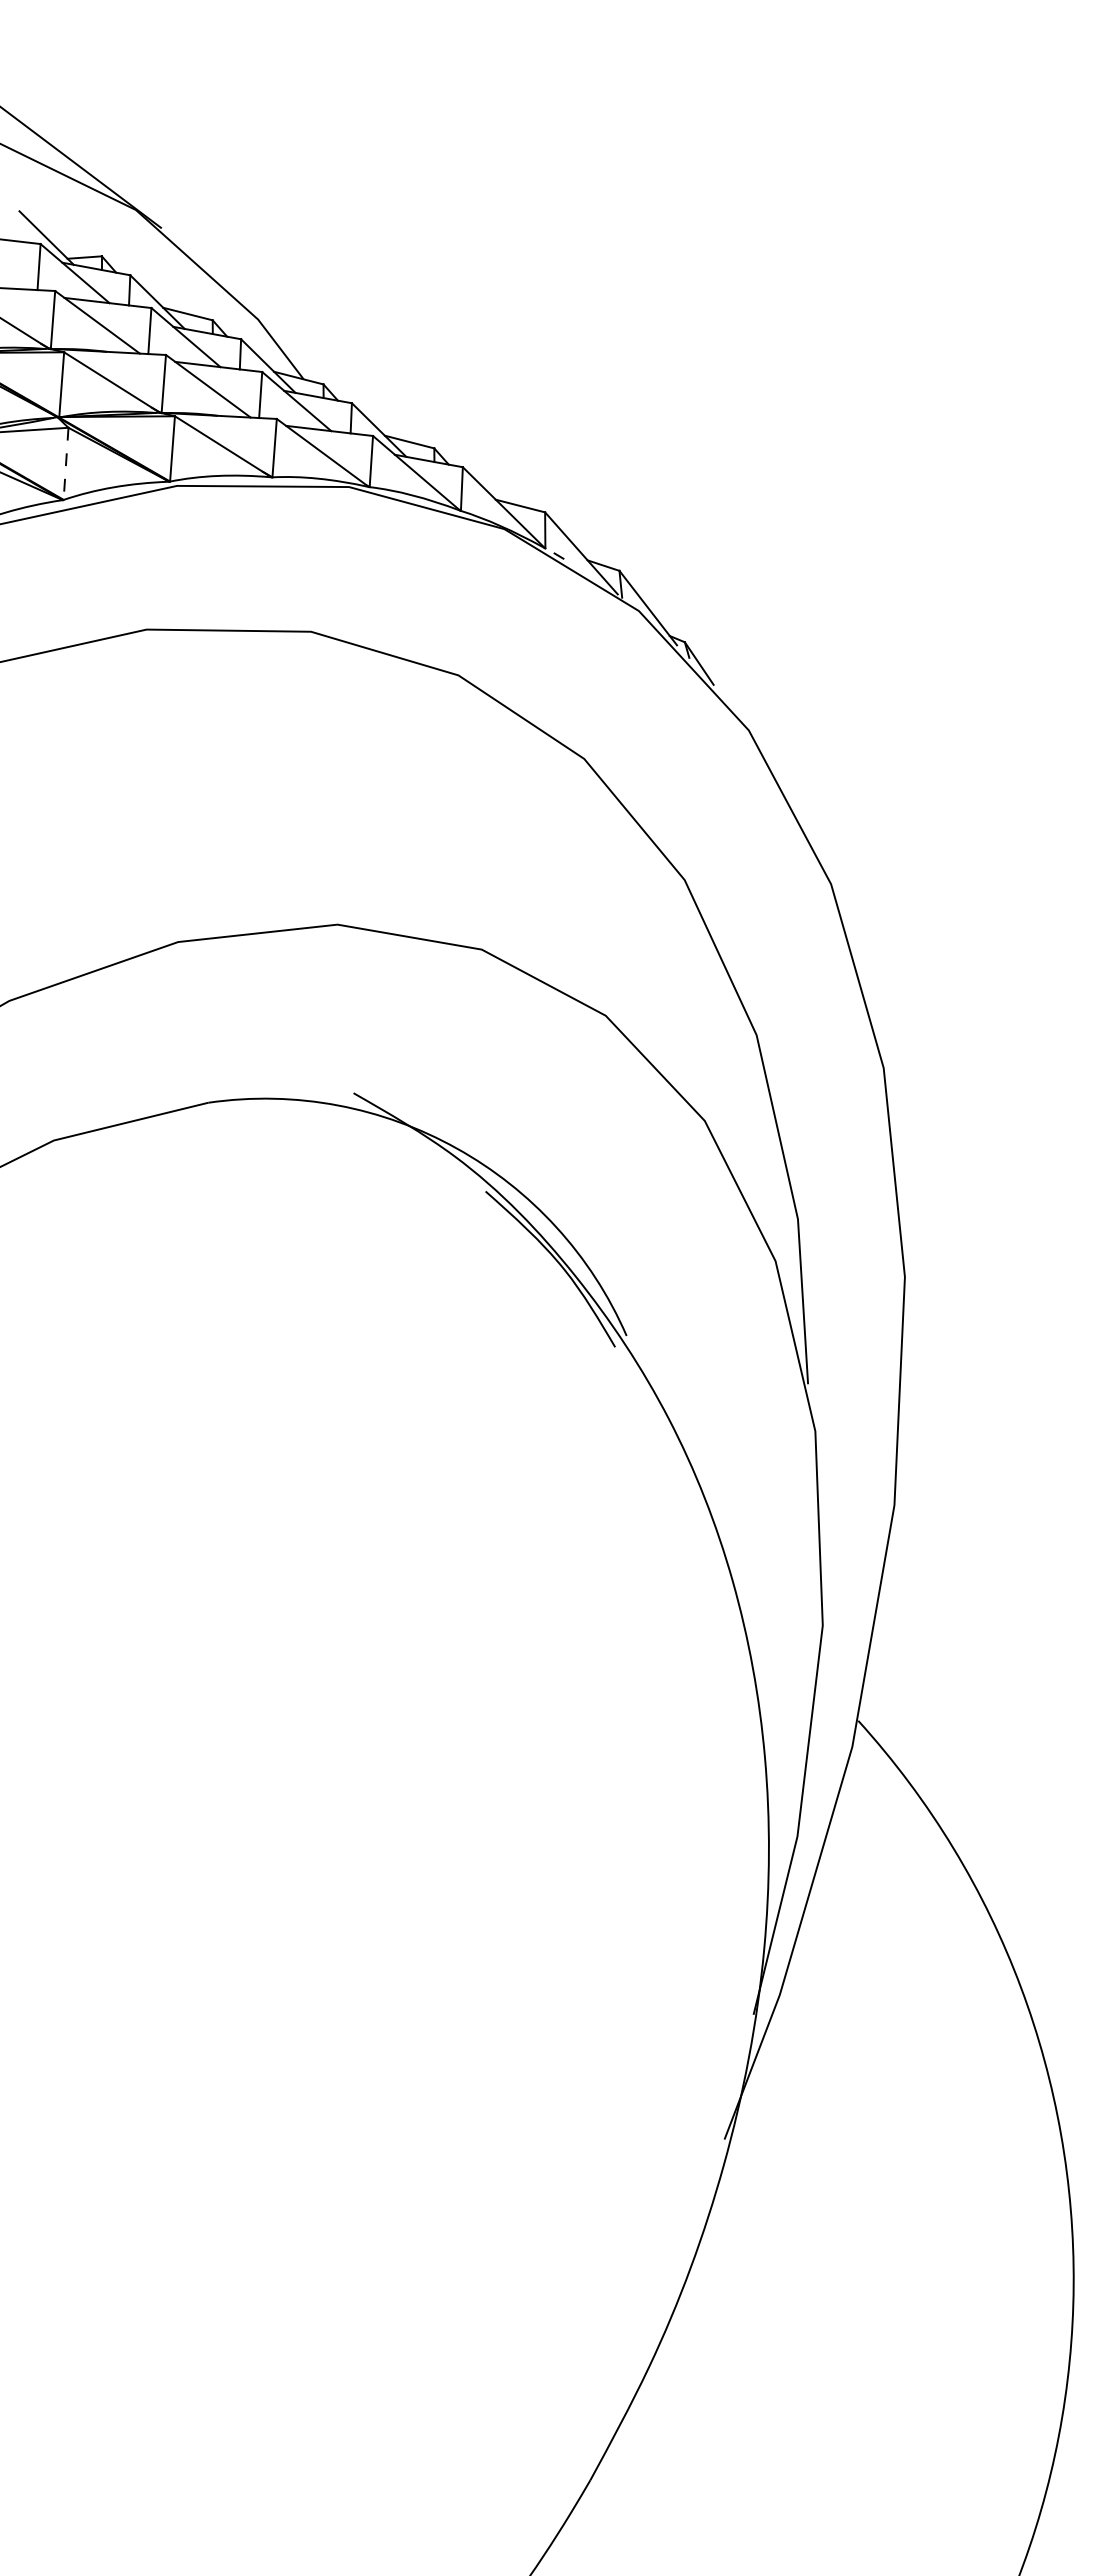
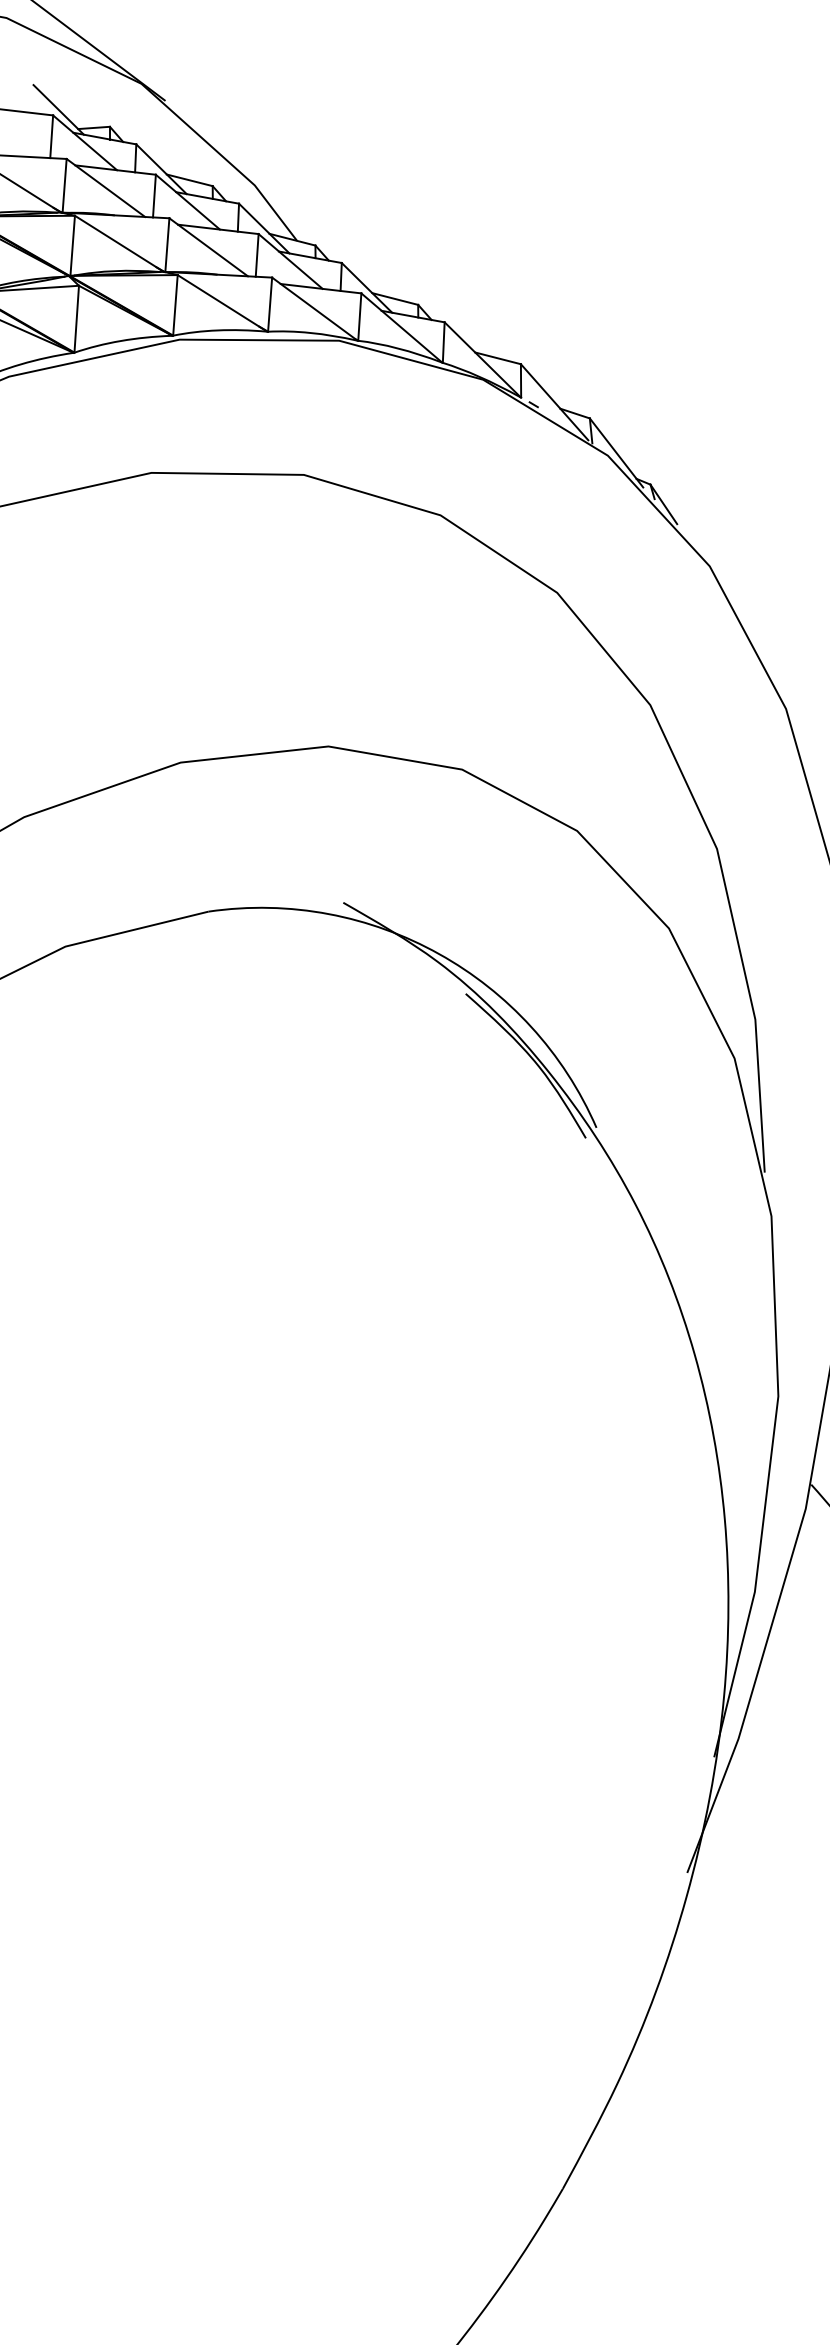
line: (66, 464) -> (77, 319), dashed -> solid

